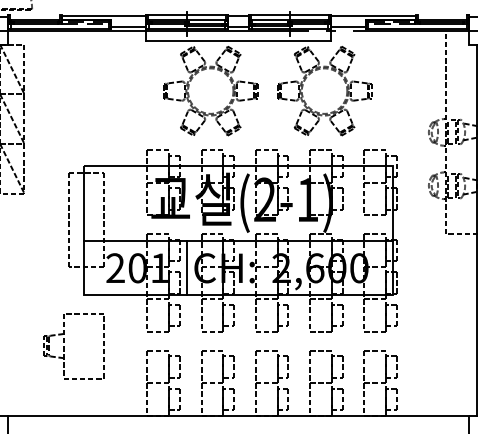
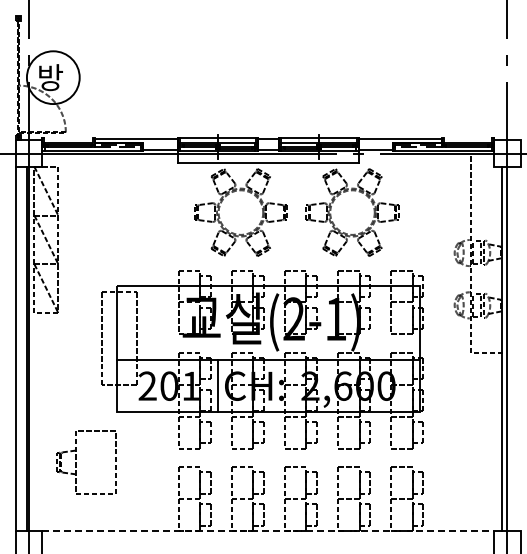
part: (64, 346) -> (76, 462), moved
line: (238, 415) -> (268, 530), solid -> dashed

